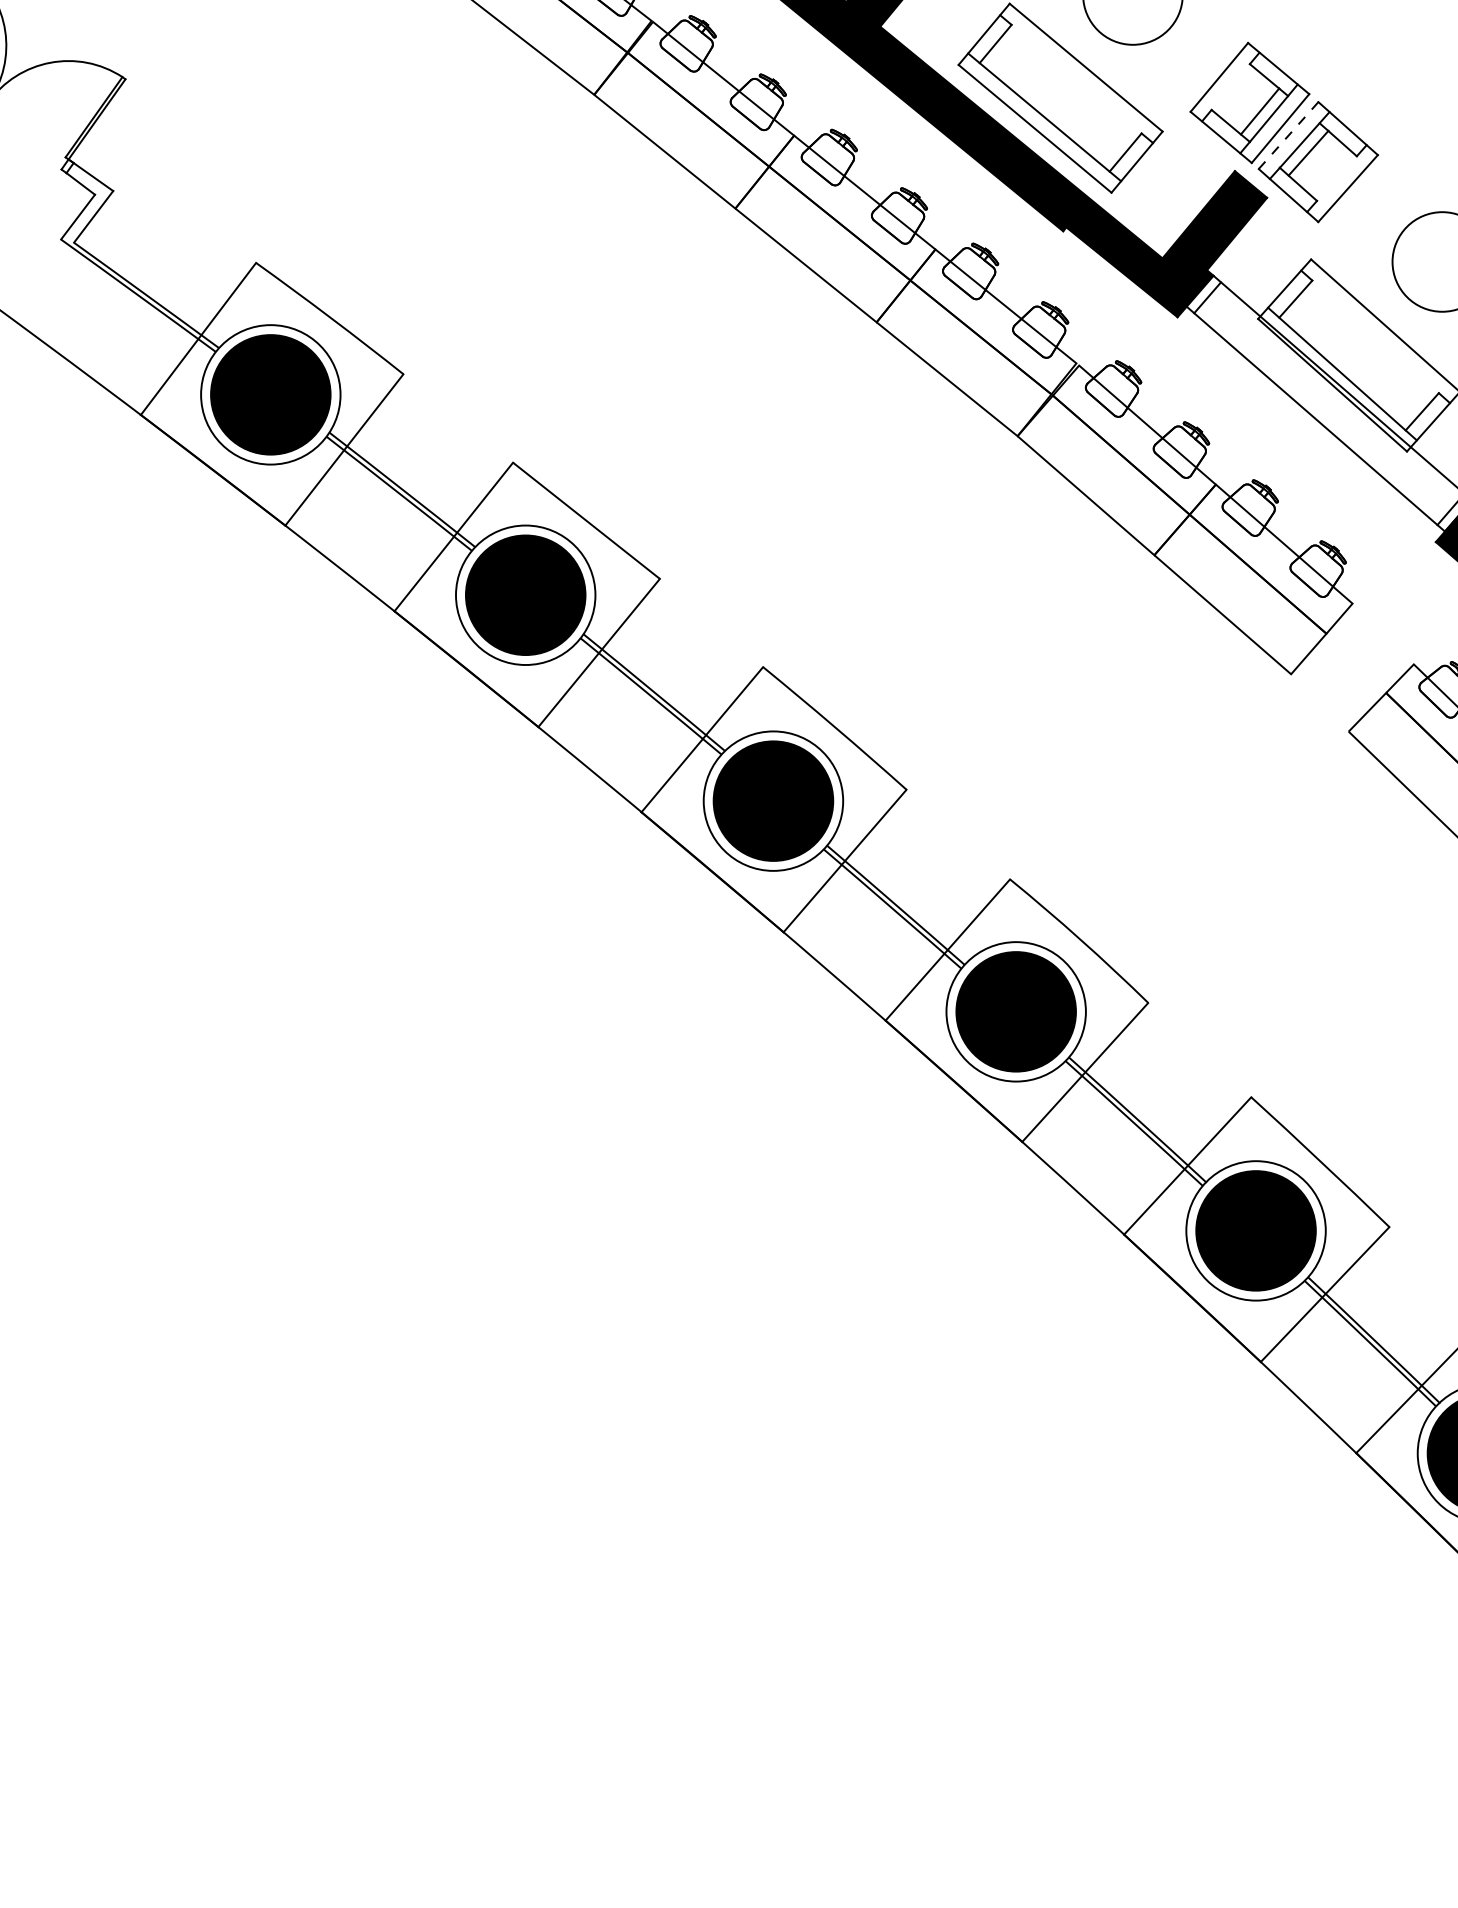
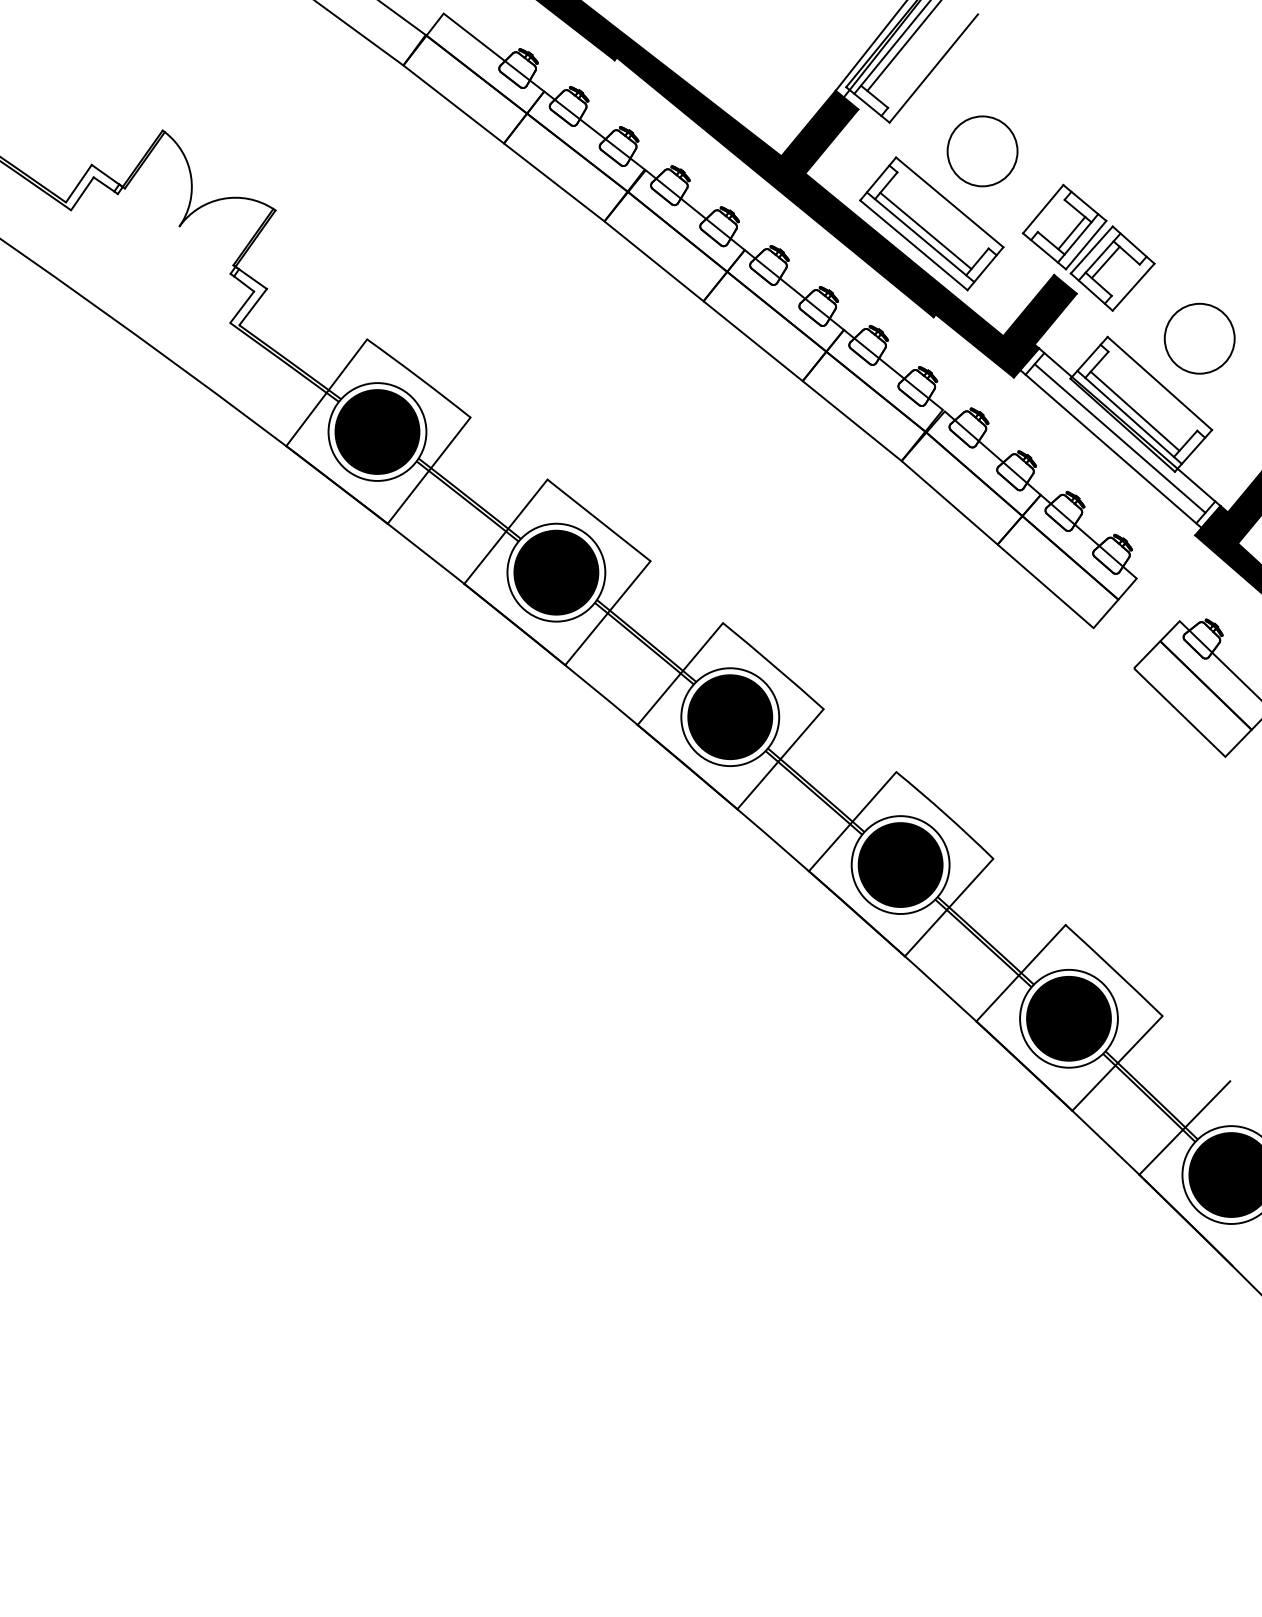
line: (1051, 107) -> (925, 230), added
line: (1289, 134) -> (1092, 249), dashed -> solid
line: (1349, 364) -> (1134, 410), added
line: (1328, 404) -> (1119, 438), added

